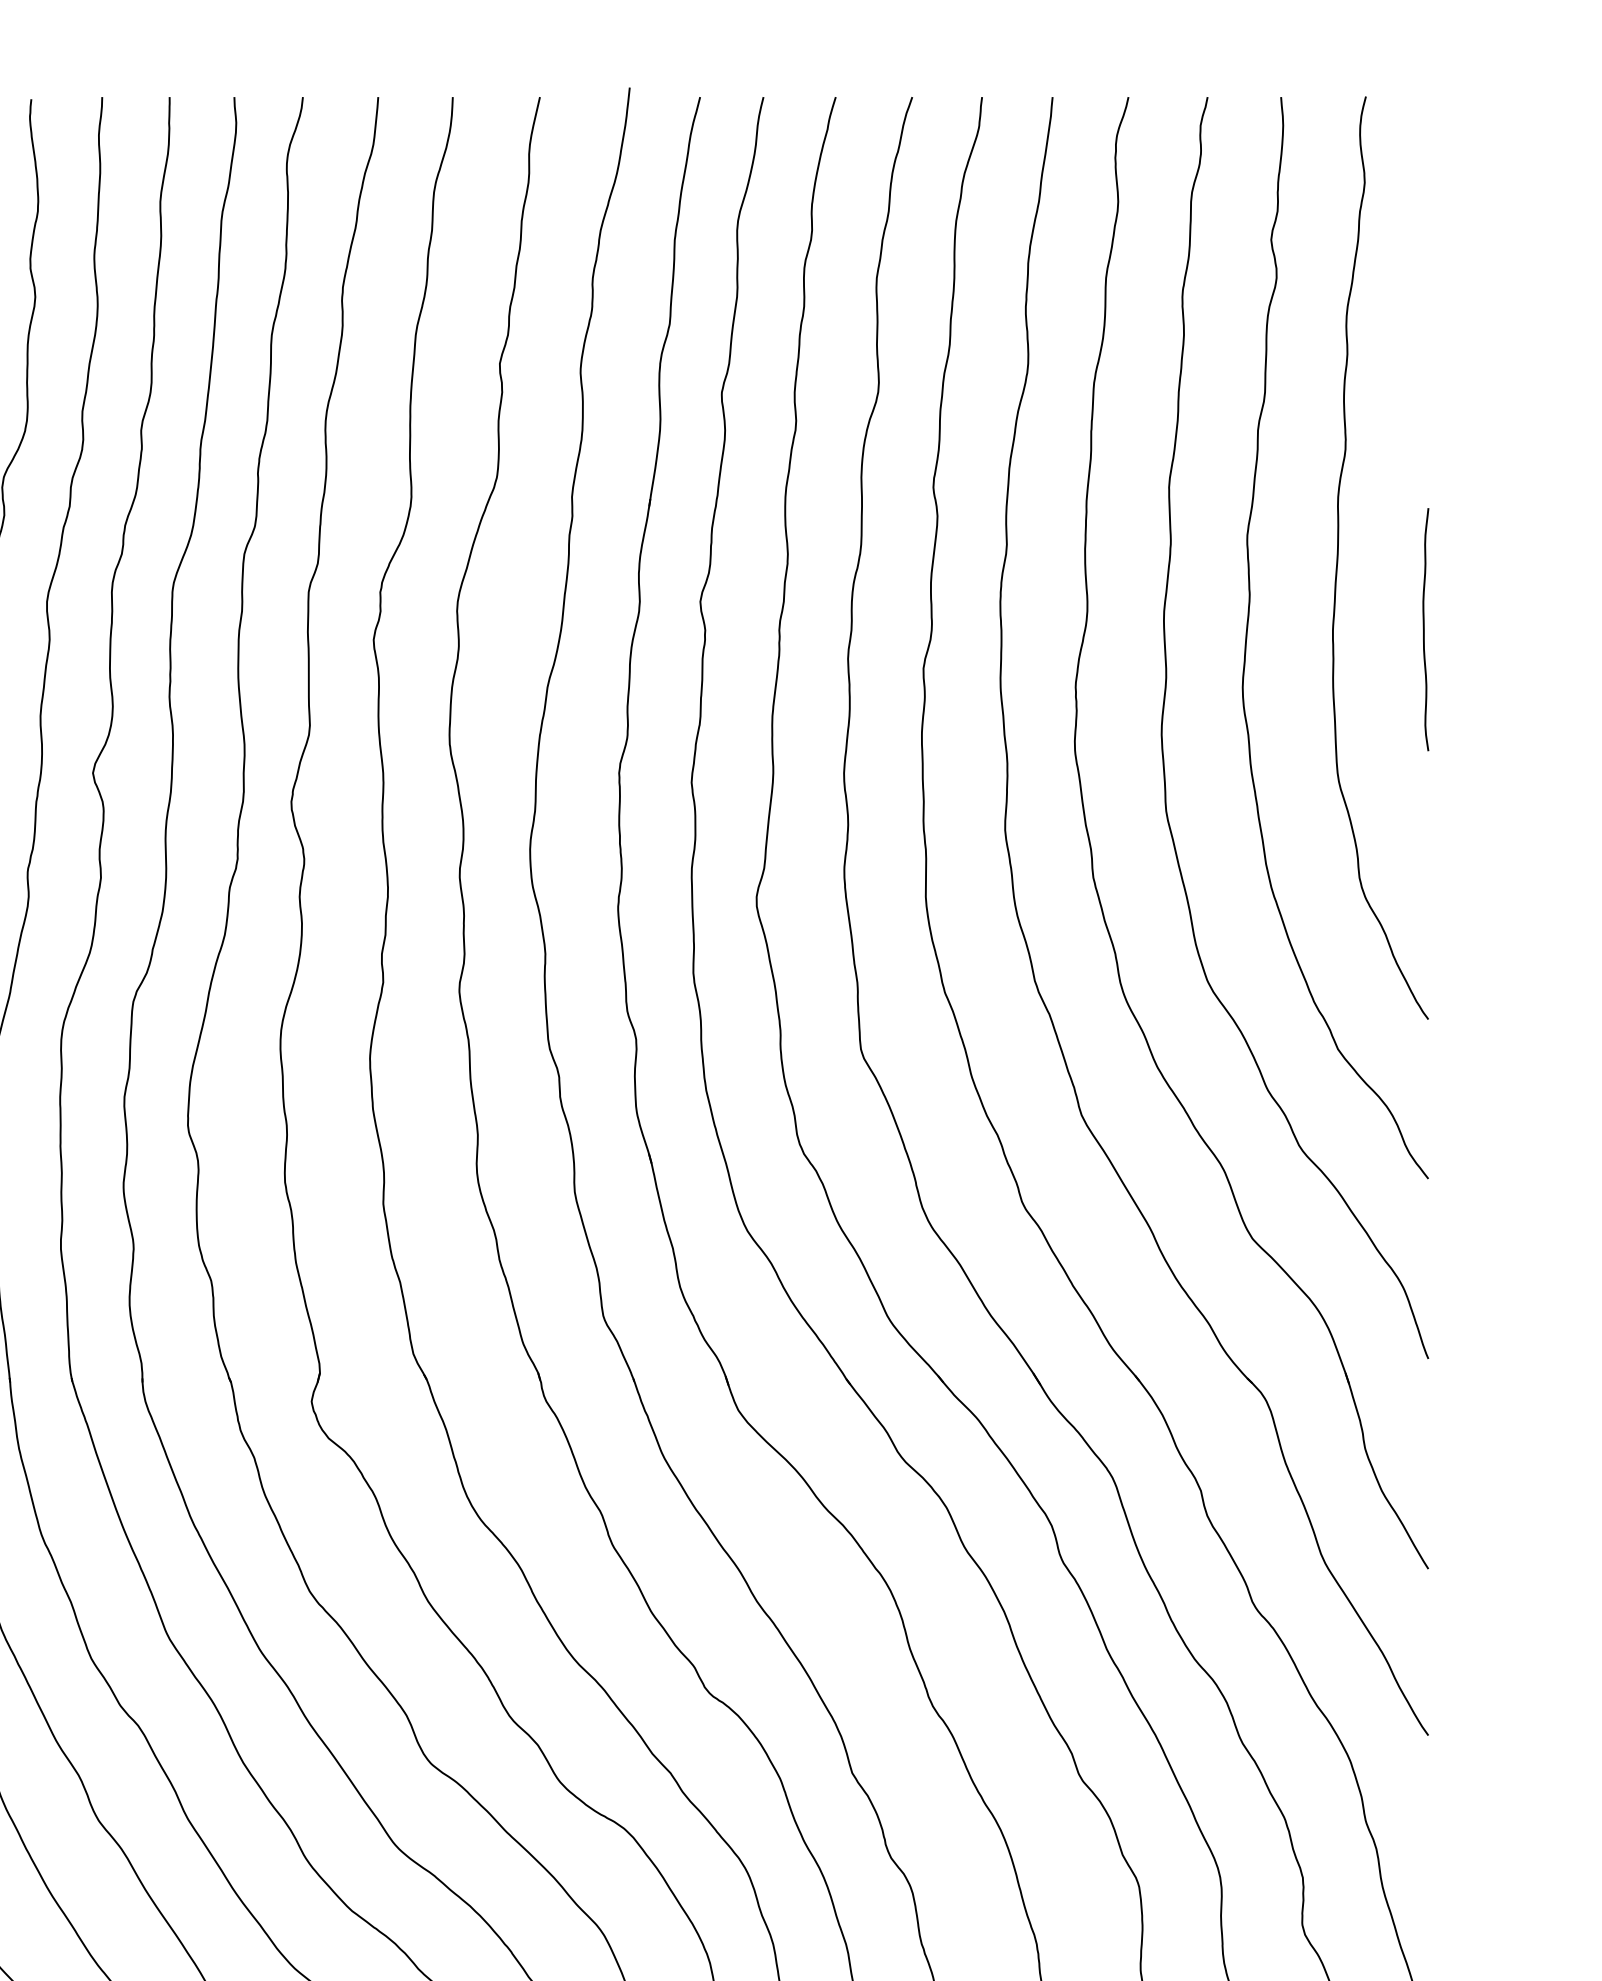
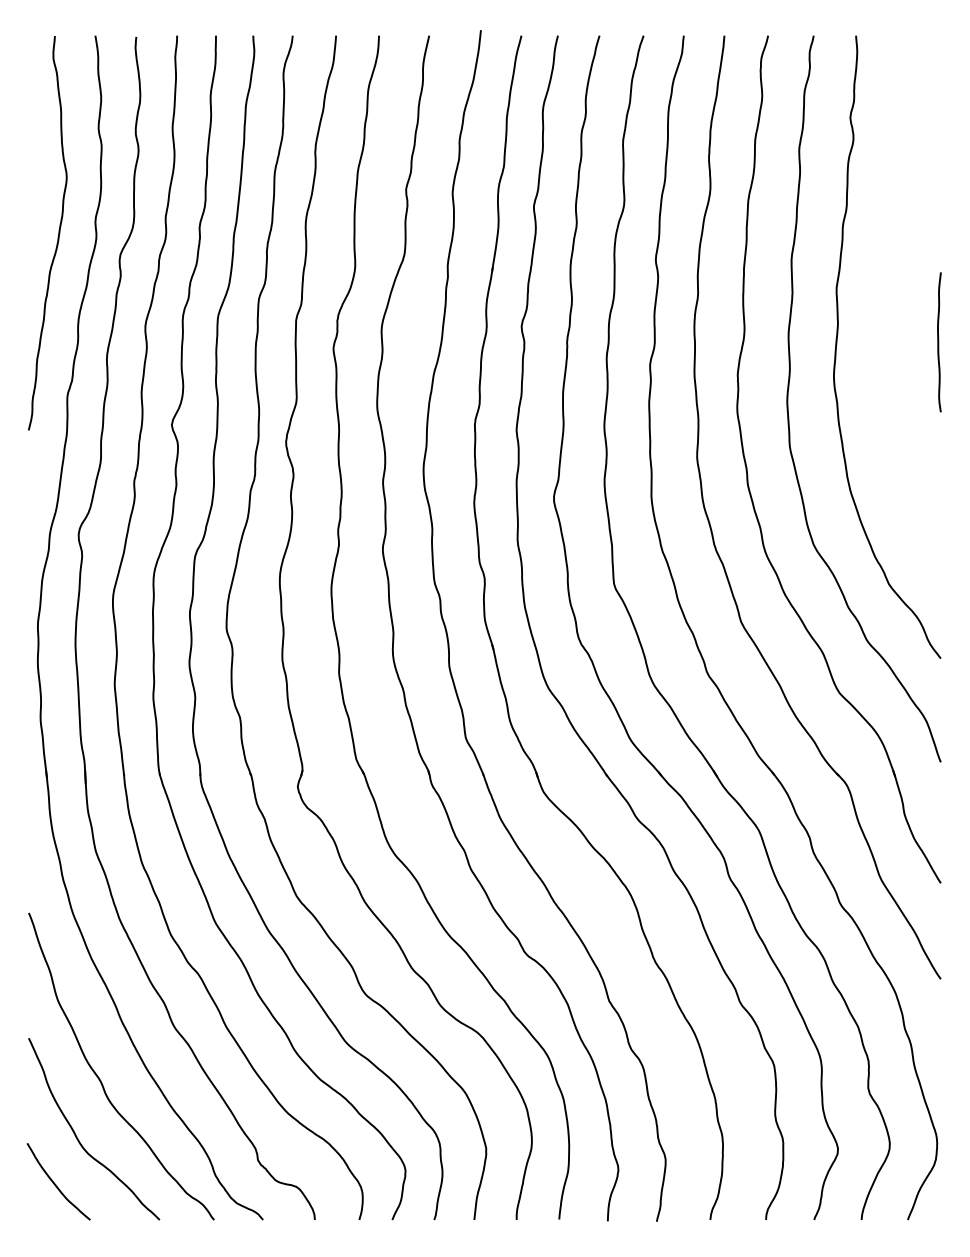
curve: (1339, 558) -> (889, 301), removed

